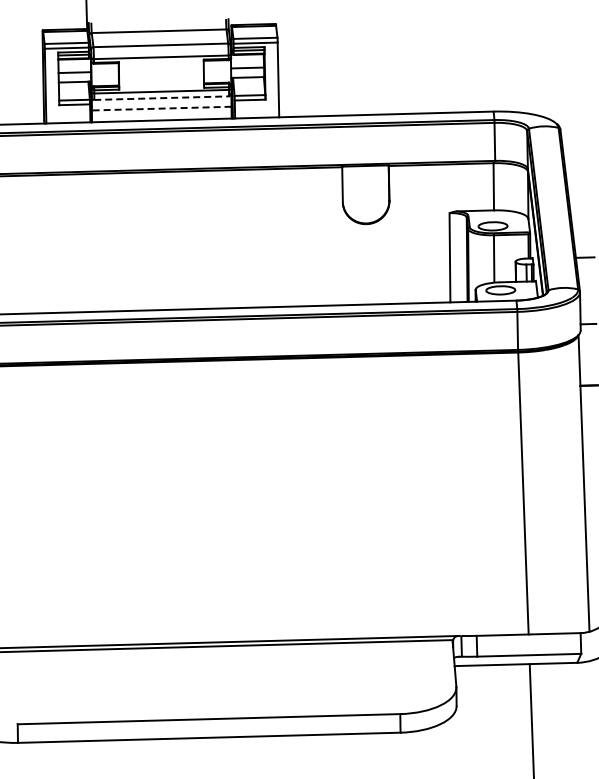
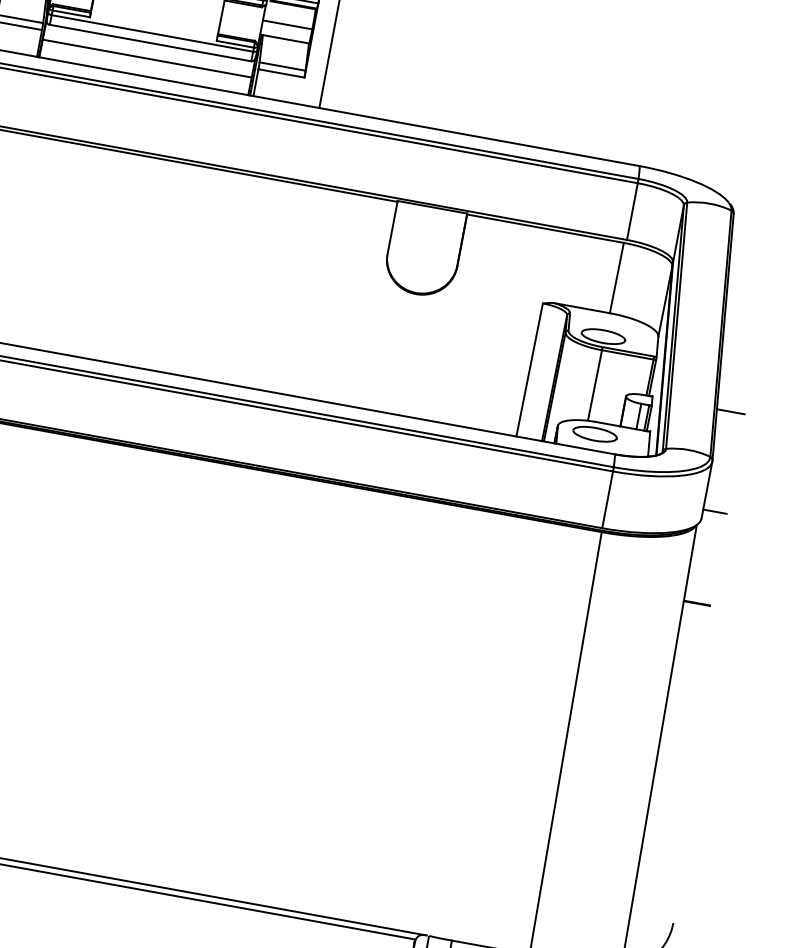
line: (162, 98) -> (151, 43), dashed -> solid
line: (161, 108) -> (147, 58), dashed -> solid

